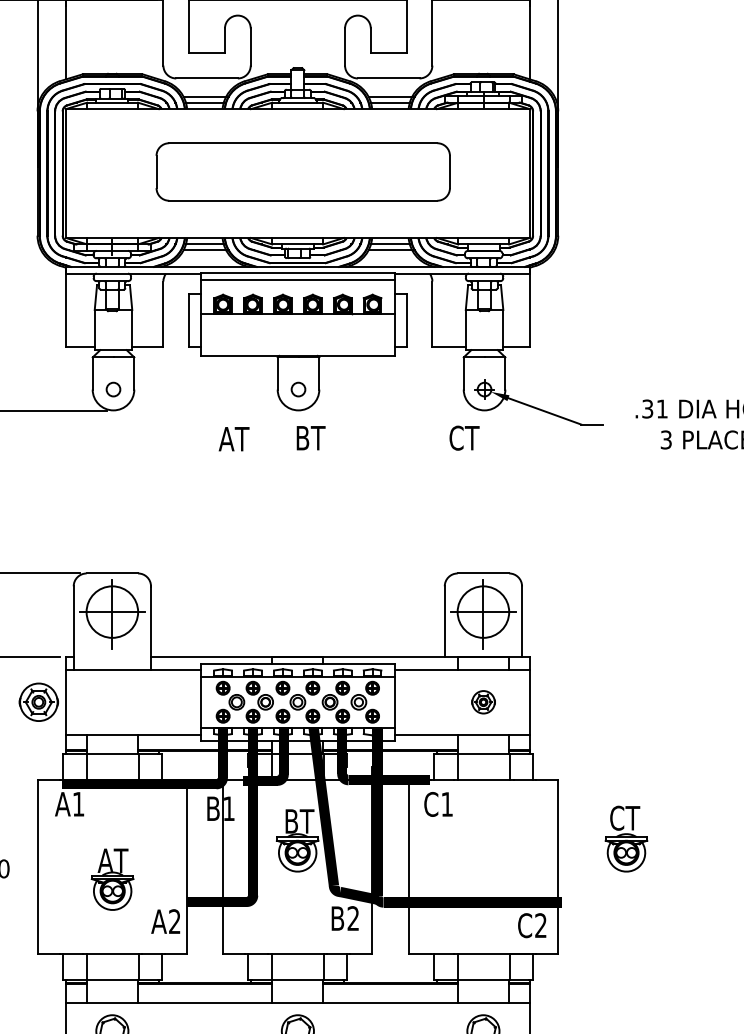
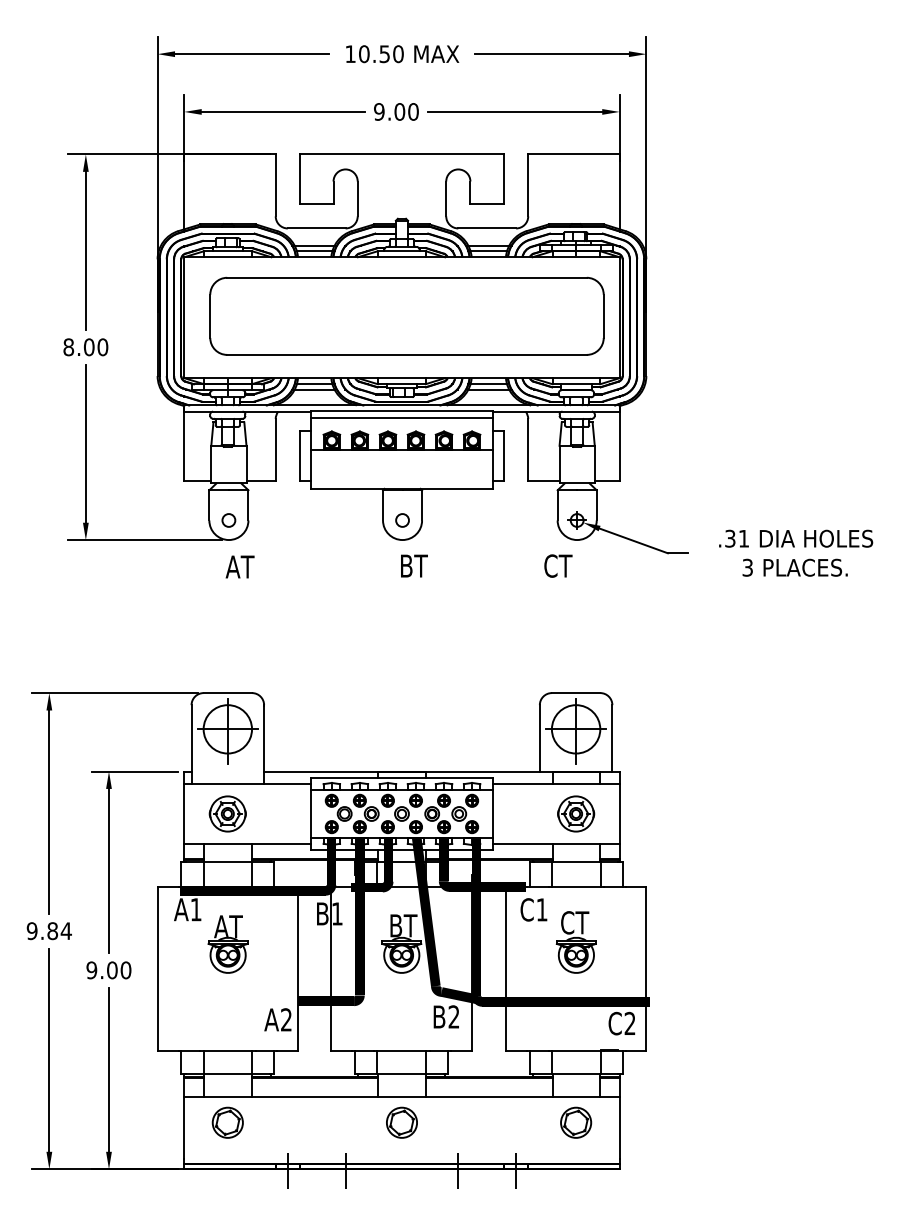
part: (302, 171) -> (406, 315), size x1.43
text: (233, 438) -> (239, 566), moved
part: (38, 701) -> (227, 813), moved
part: (483, 701) -> (576, 813), size x1.67
part: (625, 839) -> (575, 942), moved
part: (112, 879) -> (227, 944), moved

